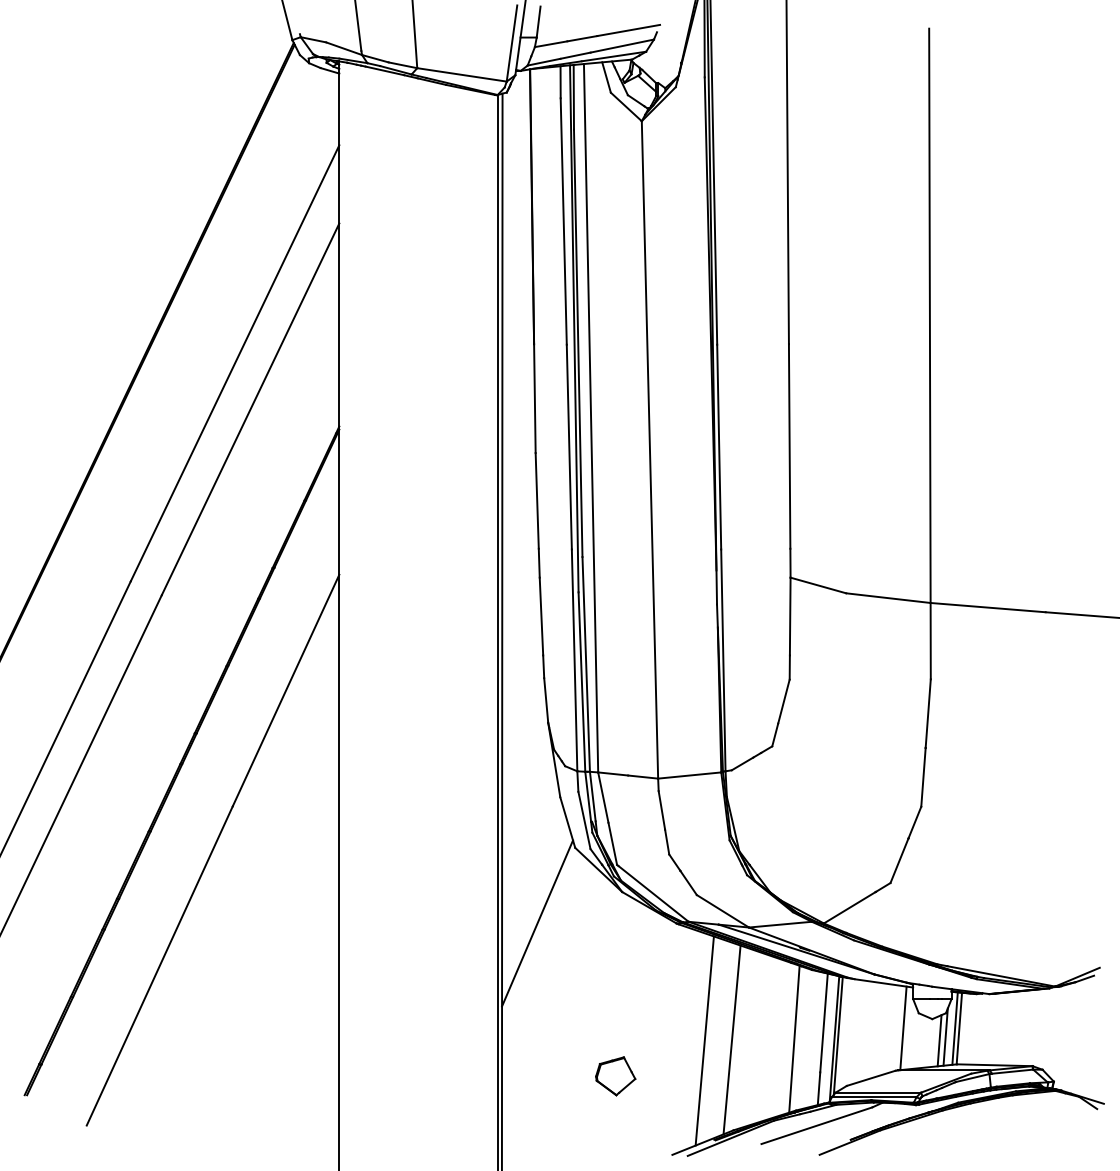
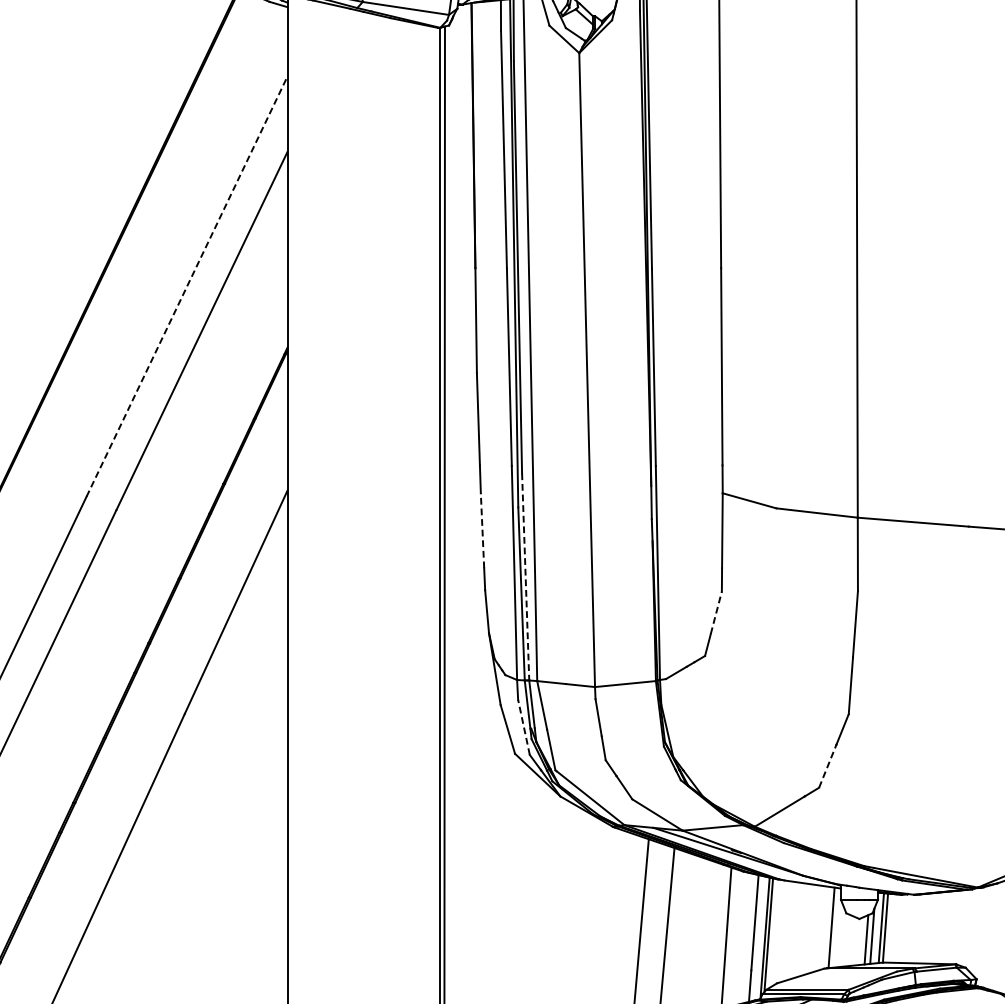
line: (235, 363) -> (187, 286), solid -> dashed
line: (541, 616) -> (482, 530), solid -> dashed
line: (586, 664) -> (525, 577), solid -> dashed
line: (783, 701) -> (715, 612), solid -> dashed
line: (584, 819) -> (524, 726), solid -> dashed
line: (899, 860) -> (827, 766), solid -> dashed
line: (537, 923) -> (478, 826), removed
part: (615, 1076) -> (553, 974), removed

